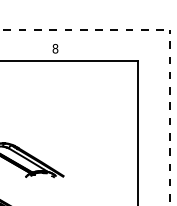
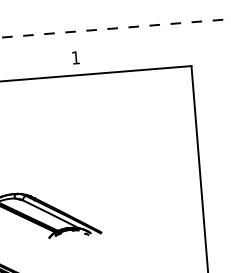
text: (55, 48) -> (75, 57), 8 -> 1

